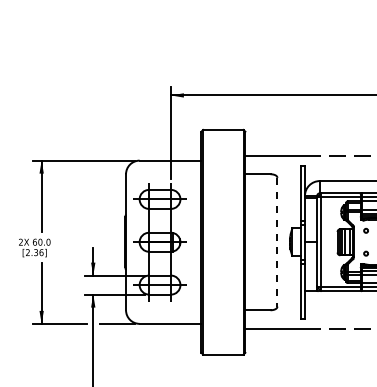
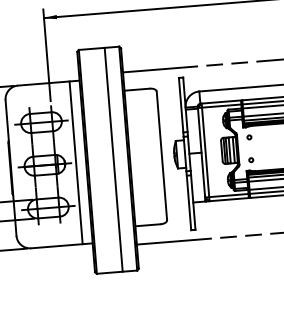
line: (191, 241) -> (76, 162), added
line: (229, 241) -> (114, 159), added
line: (277, 242) -> (162, 156), dashed -> solid

